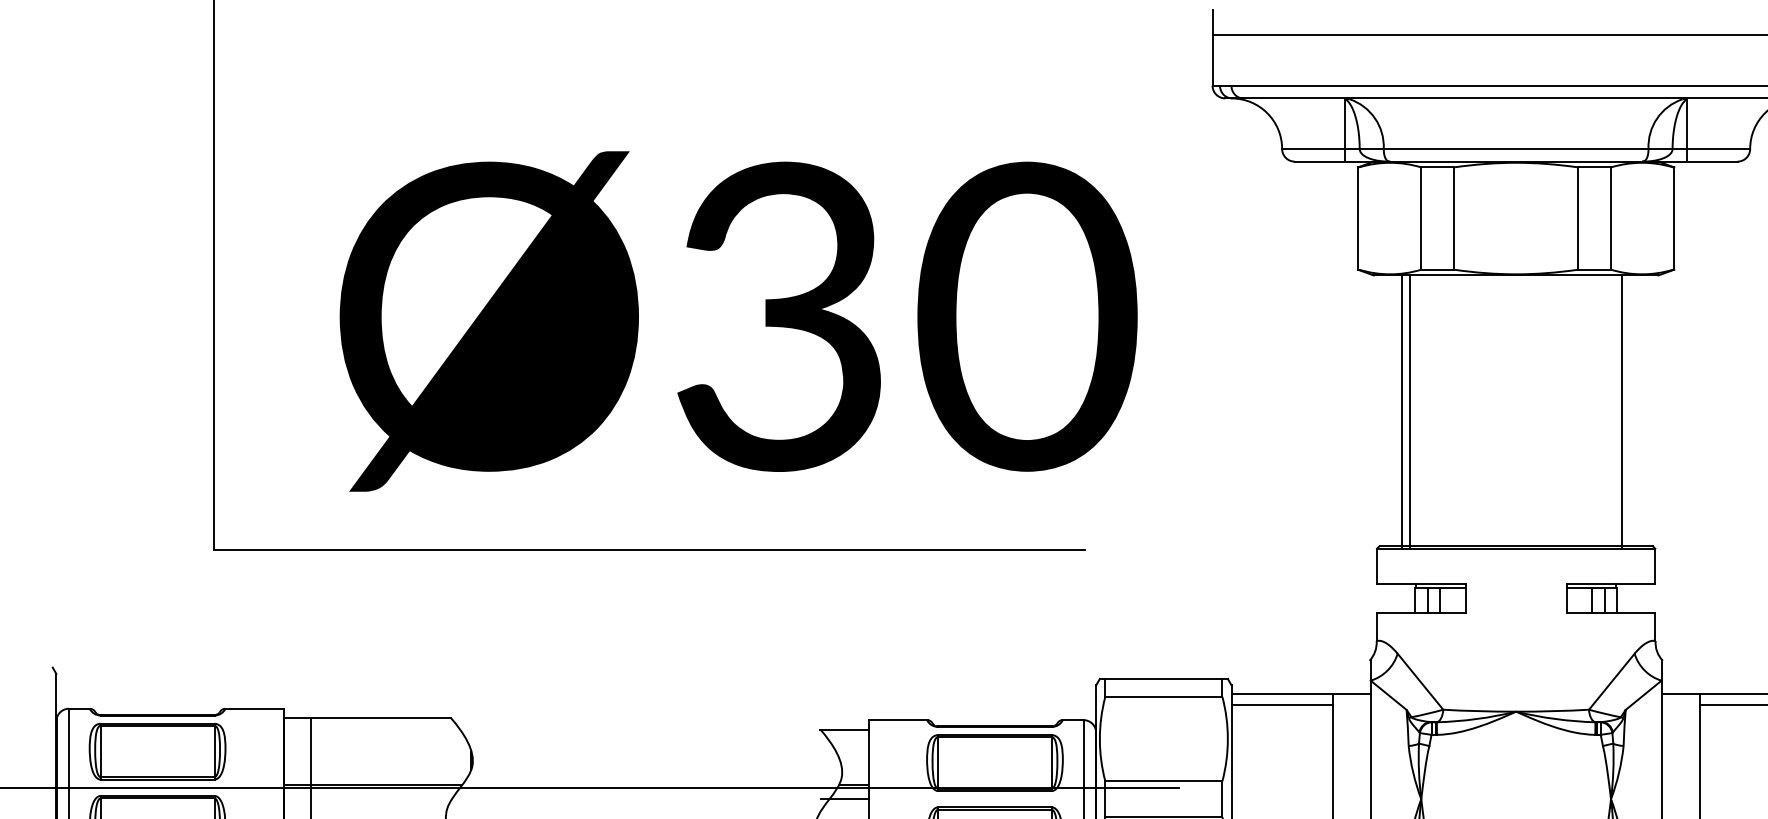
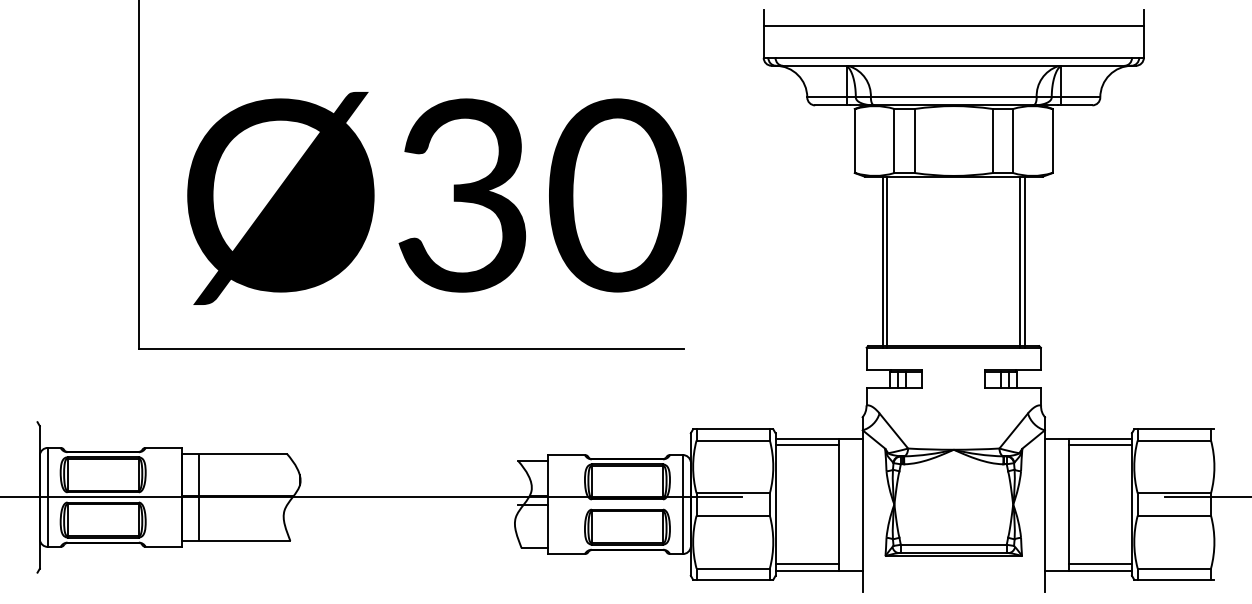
text: (737, 321) -> (436, 198), moved
line: (1630, 410) -> (1025, 261), added

